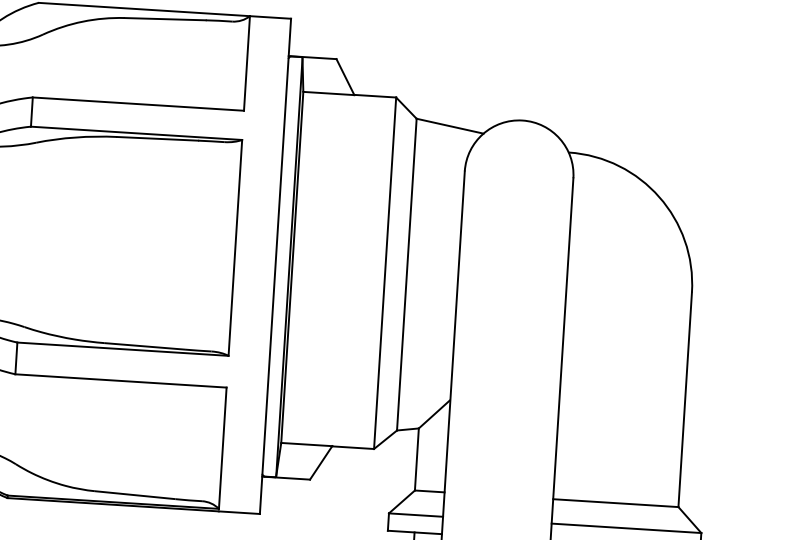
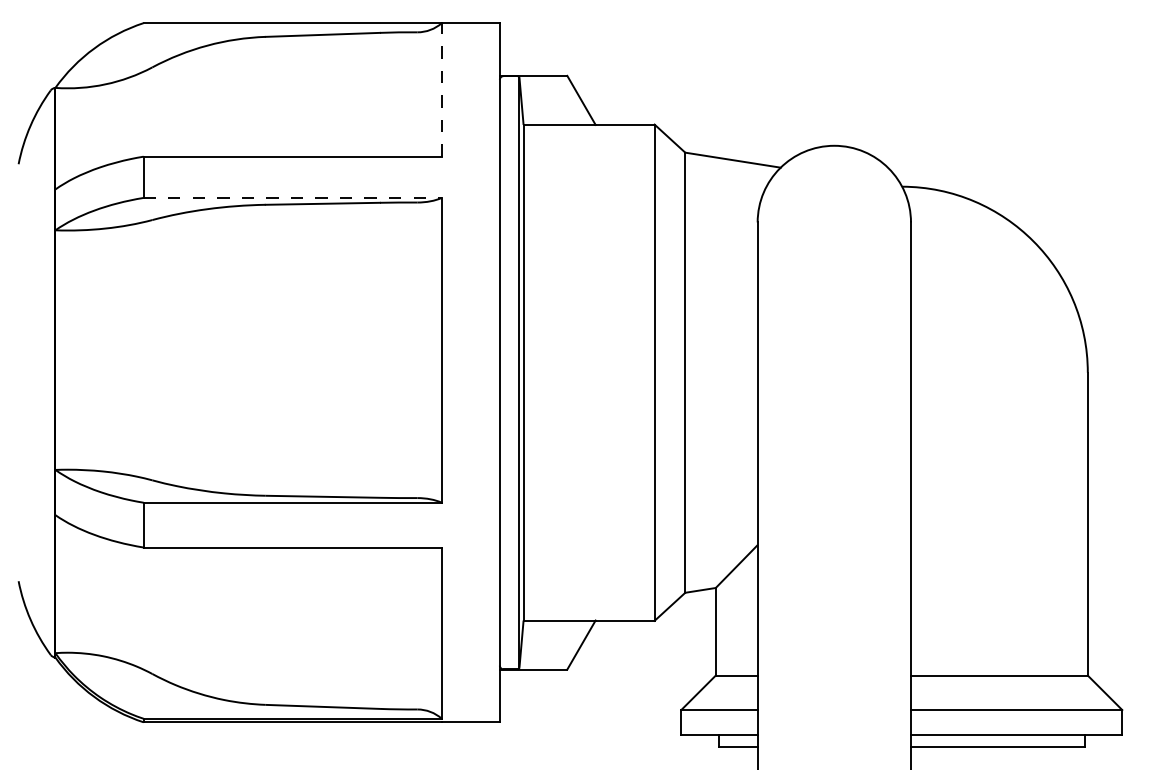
line: (246, 63) -> (441, 89), solid -> dashed
line: (137, 133) -> (293, 197), solid -> dashed

